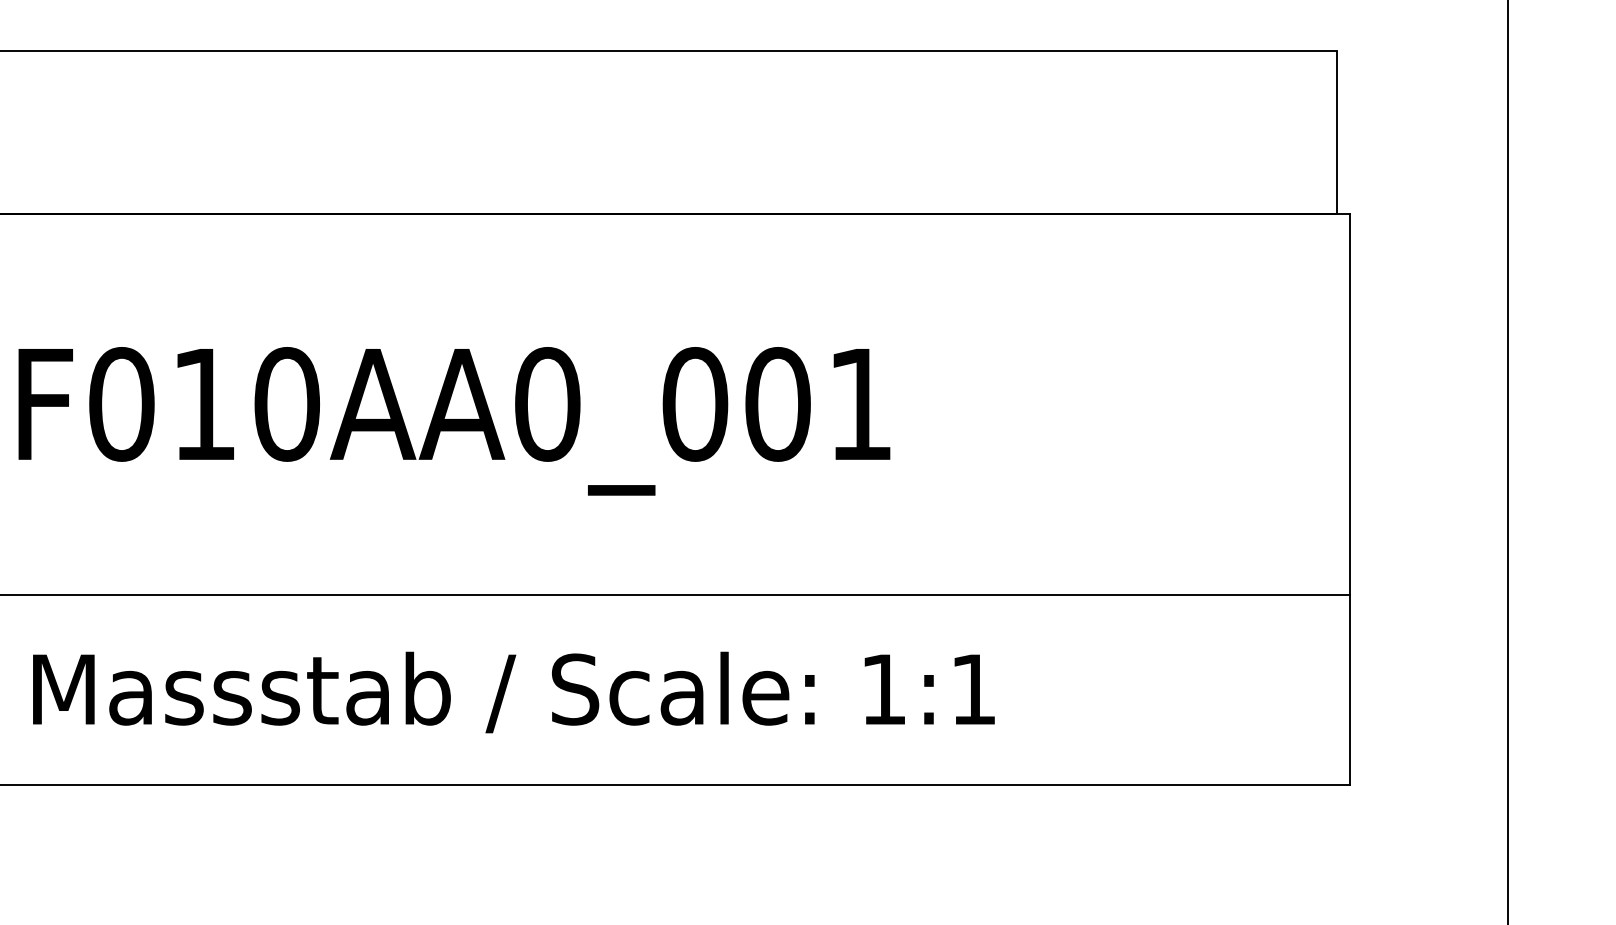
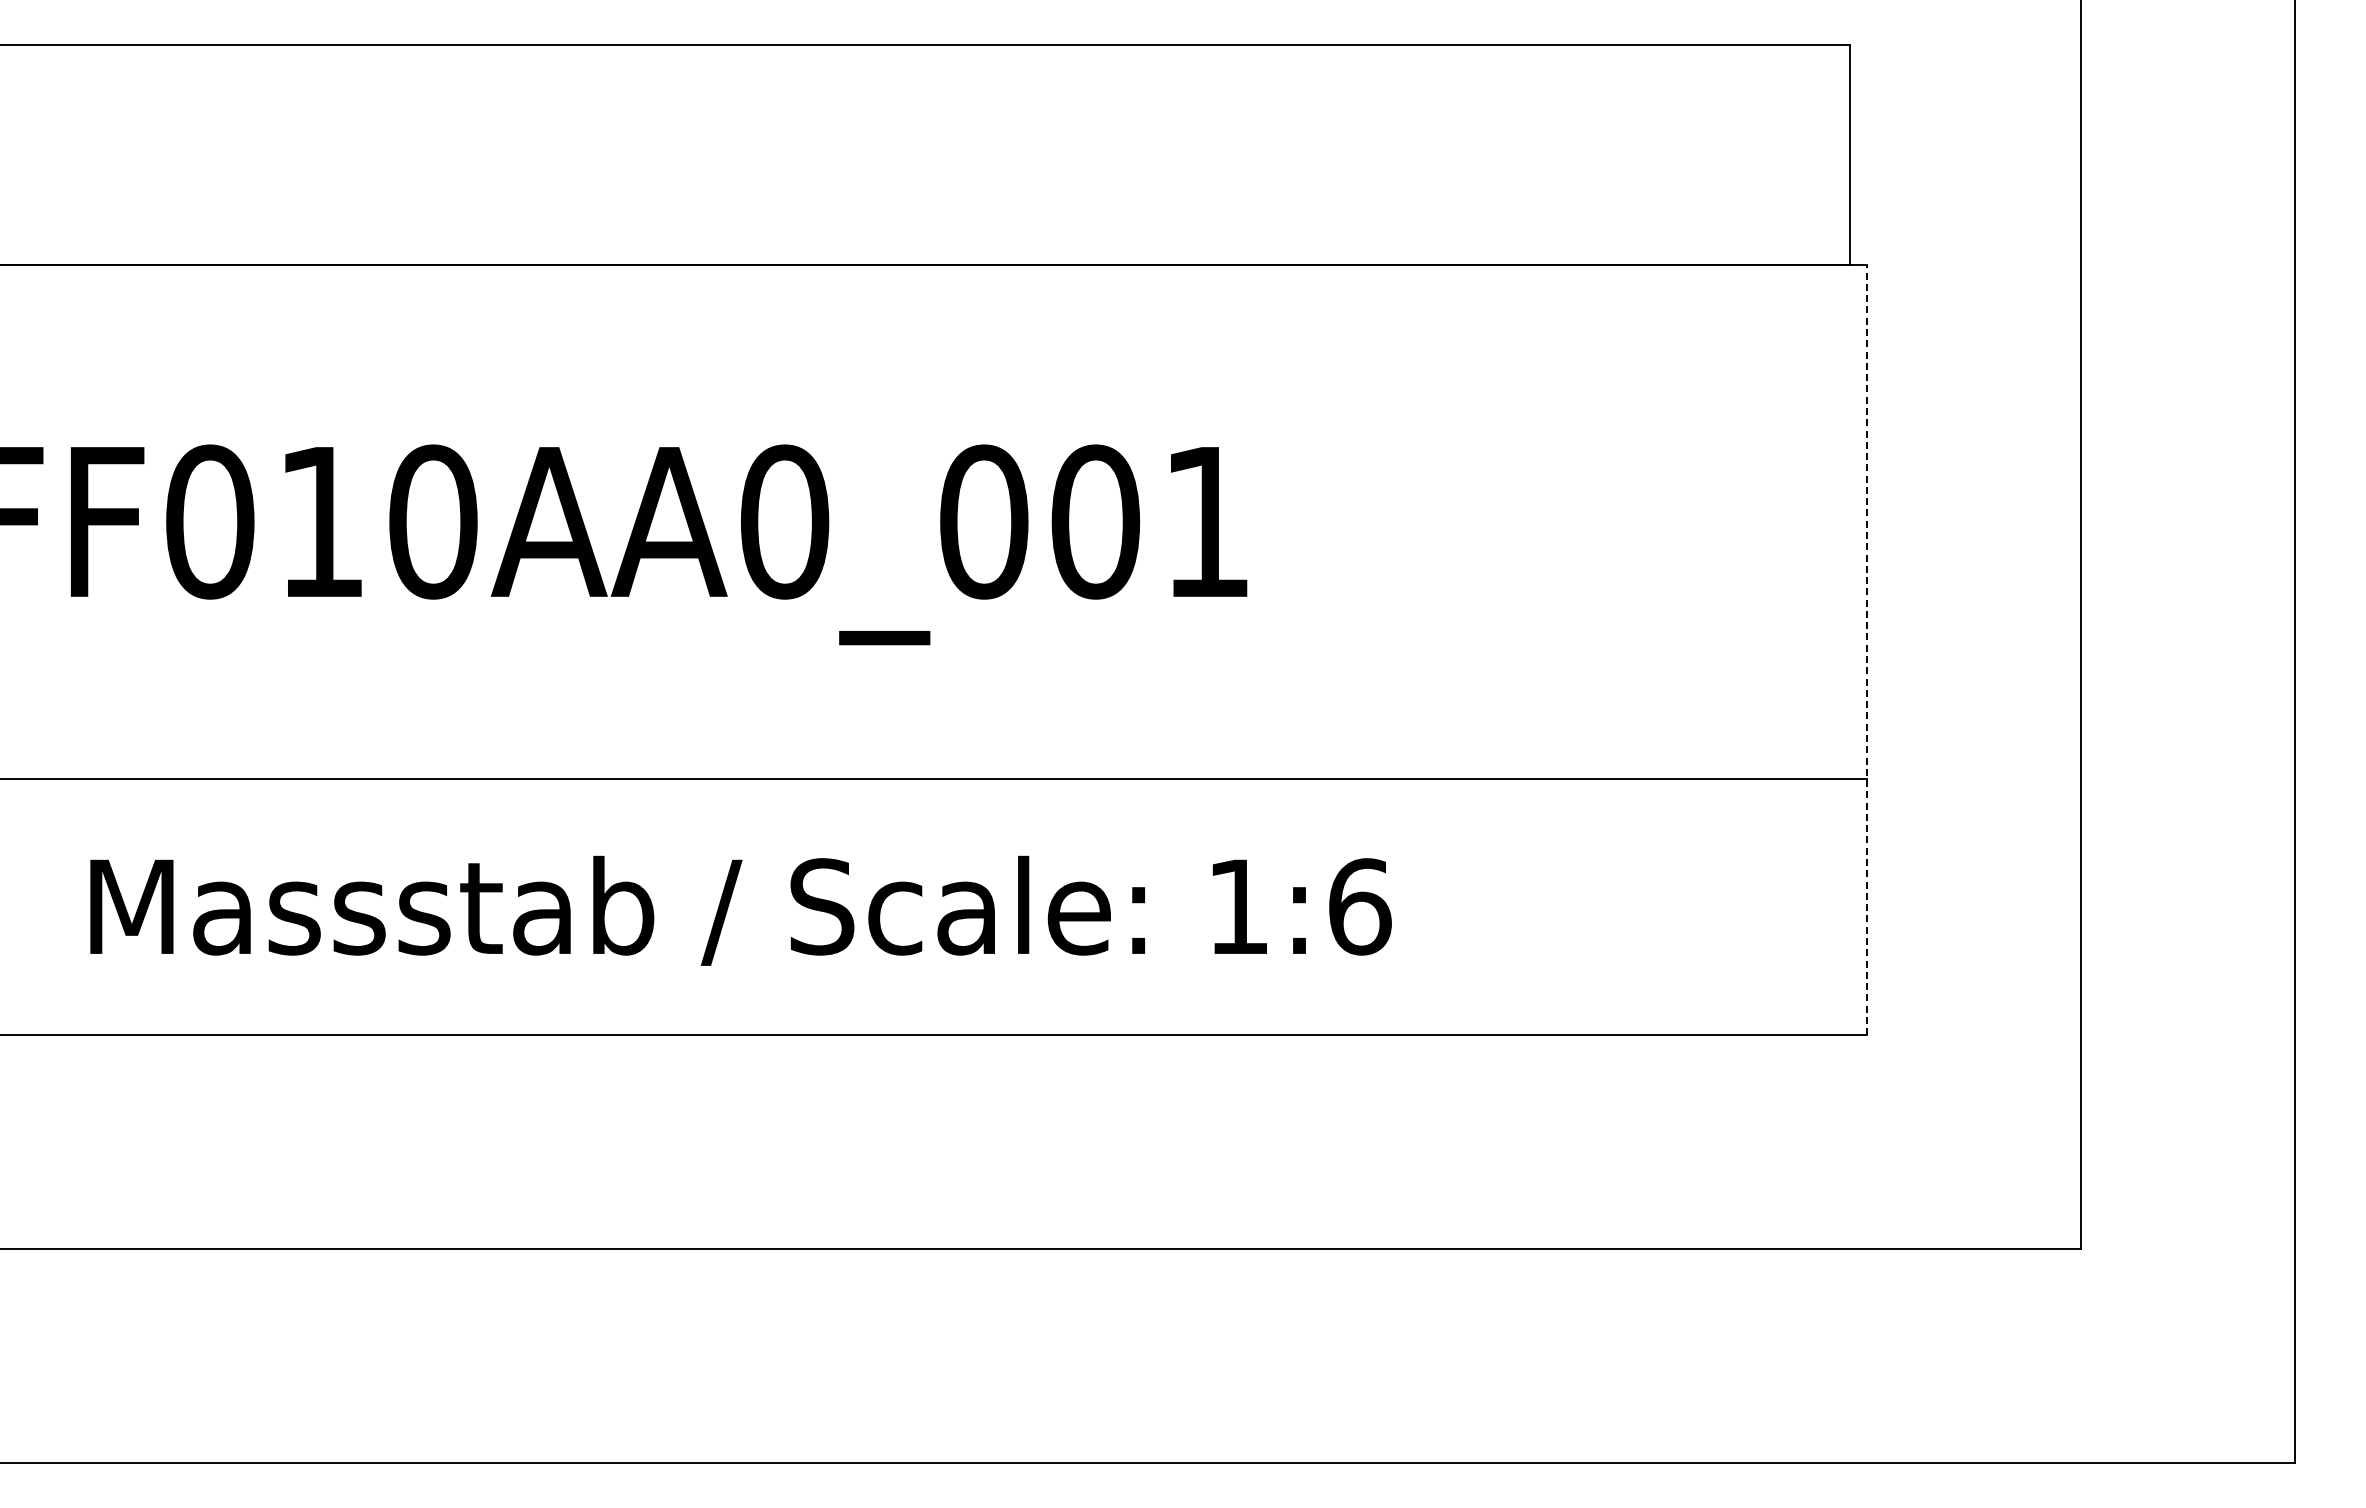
line: (1349, 499) -> (1867, 650), solid -> dashed
text: (974, 689) -> (1360, 906), 1:1 -> 1:6

